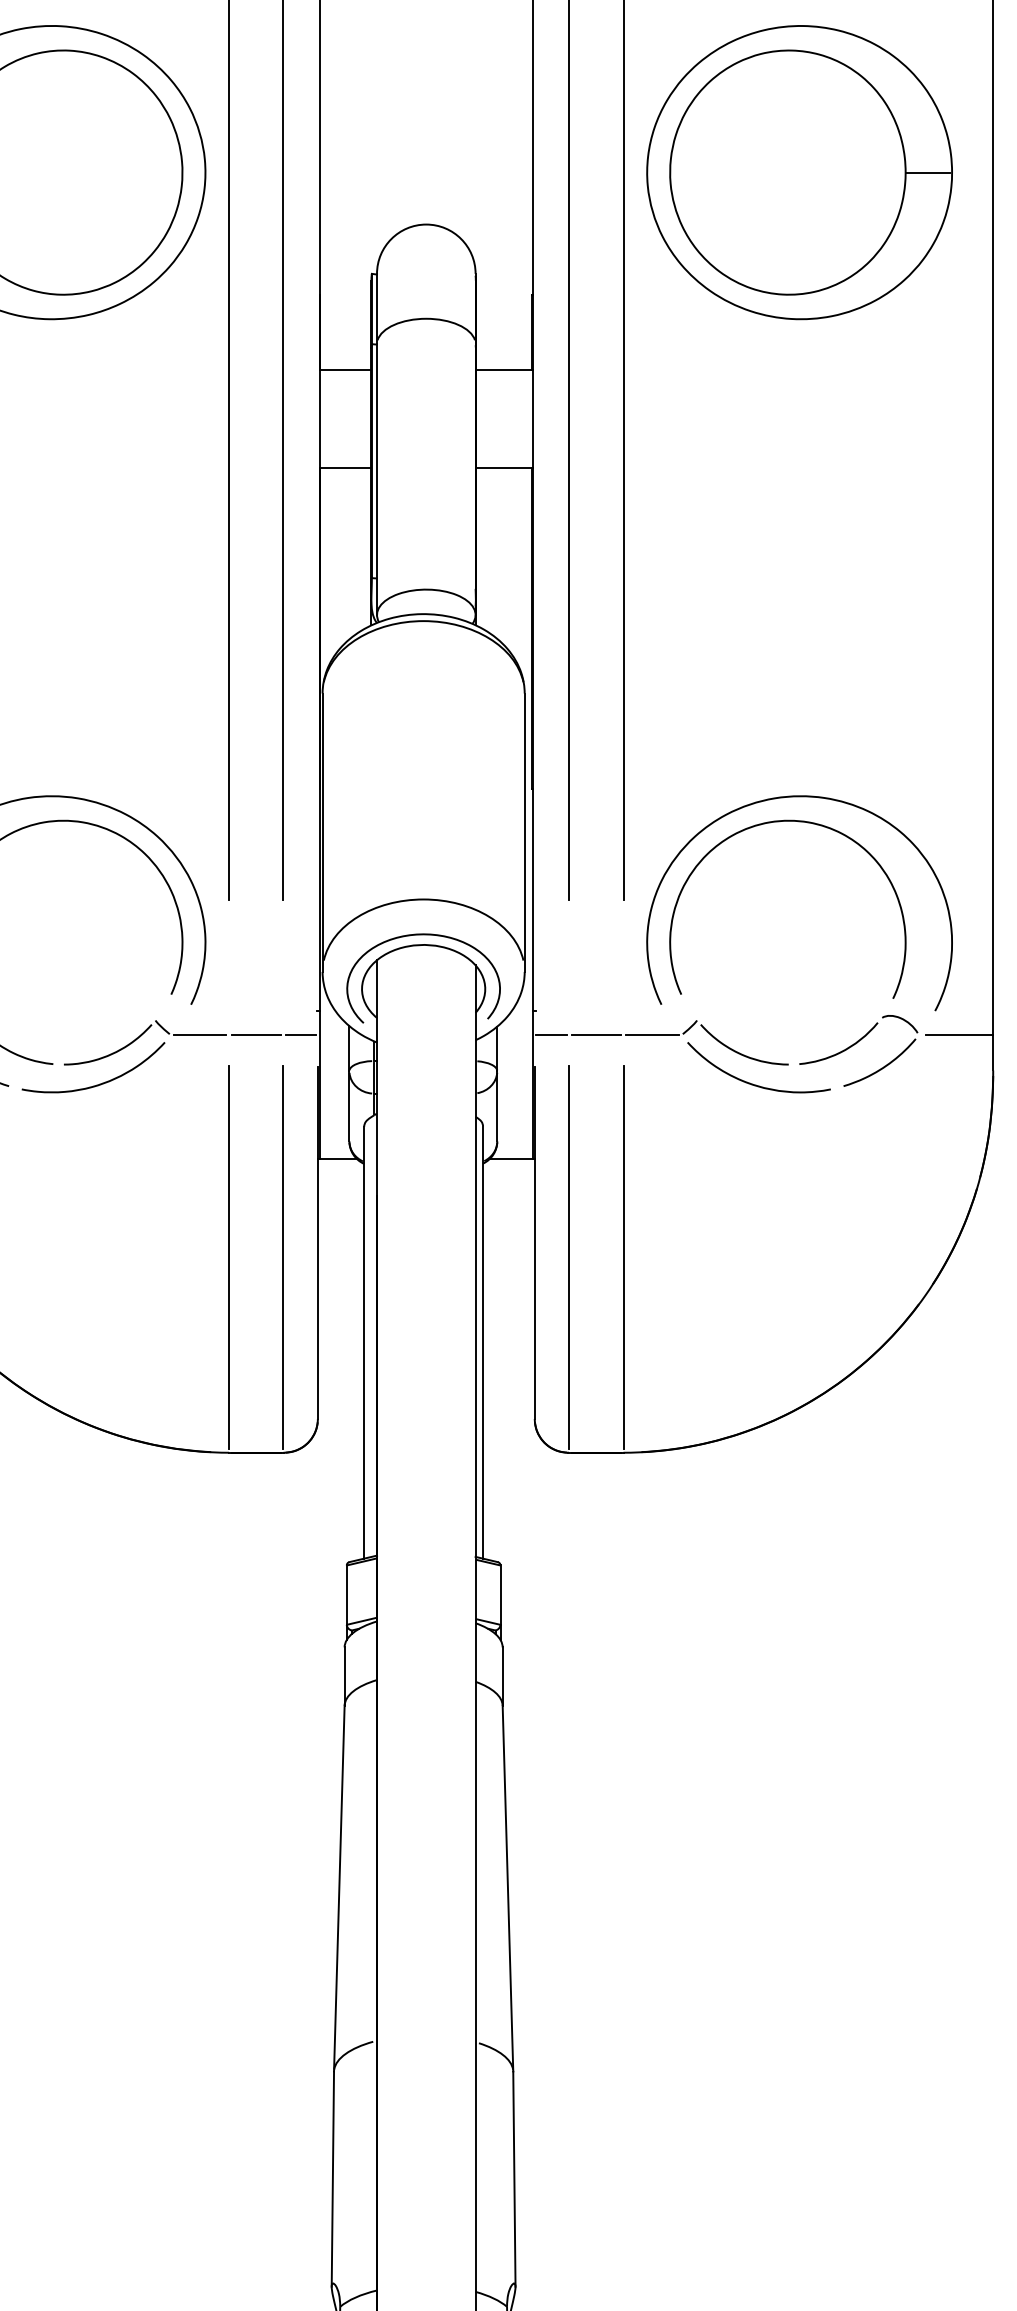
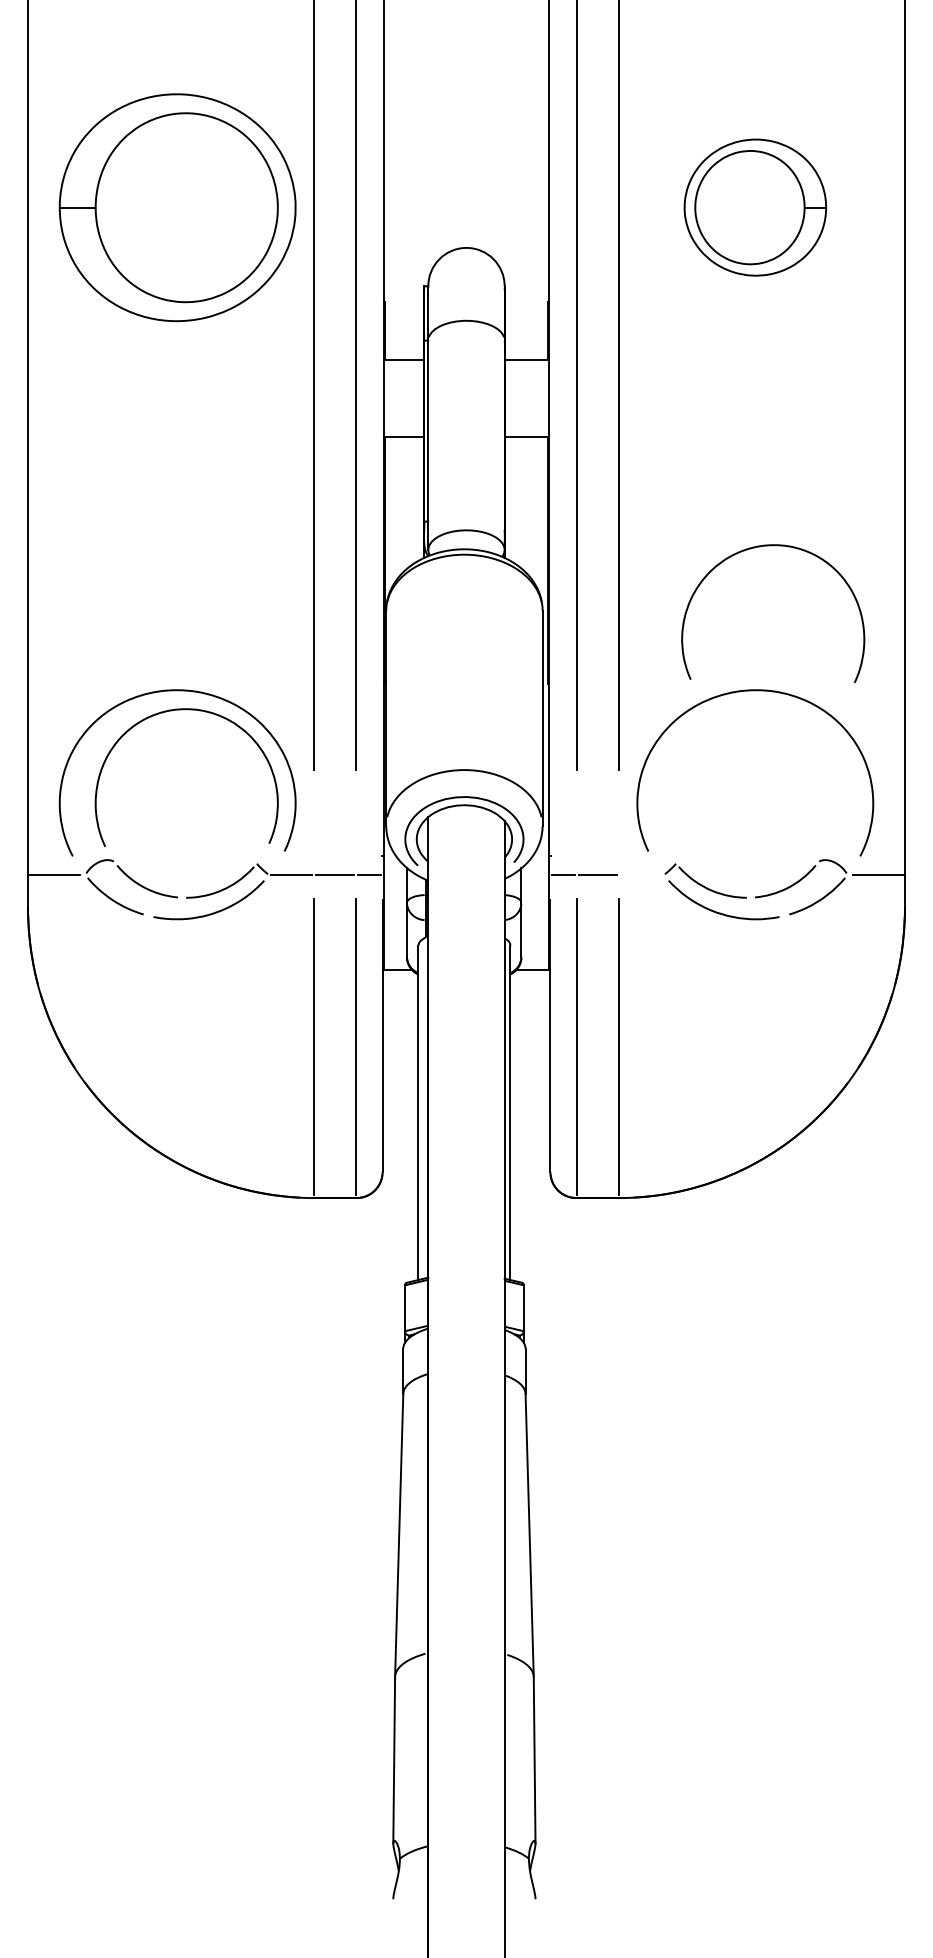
part: (799, 172) -> (755, 207), size x0.6
curve: (788, 822) -> (773, 546), moved
line: (652, 1035) -> (641, 875), removed

